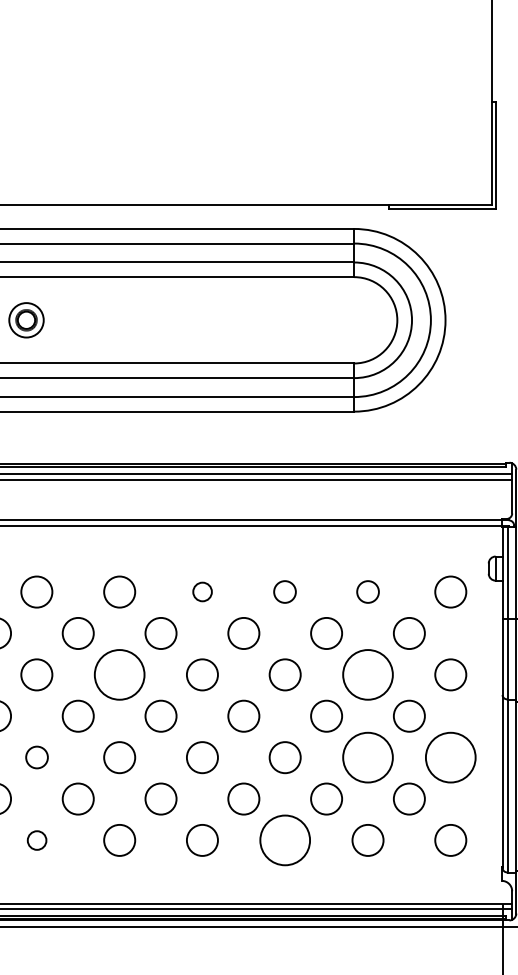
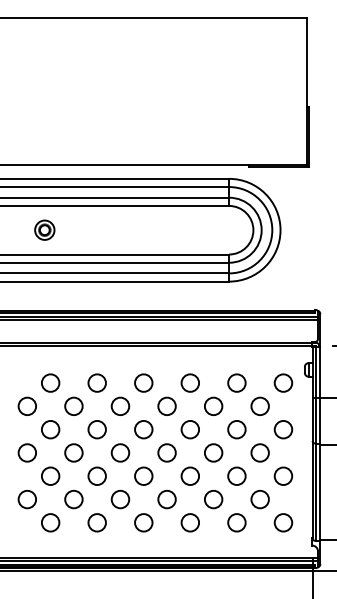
circle: (201, 590) -> (143, 382), size x1.67
circle: (283, 590) -> (189, 382), size x1.43
circle: (367, 590) -> (236, 382), size x1.43
circle: (118, 674) -> (96, 429), size x0.62
circle: (367, 674) -> (236, 429), size x0.62
circle: (36, 756) -> (50, 475), size x1.43
circle: (367, 756) -> (236, 475), size x0.62
circle: (450, 756) -> (283, 475), size x0.62
circle: (36, 839) -> (50, 522), size x1.67
circle: (285, 839) -> (190, 522), size x0.62

